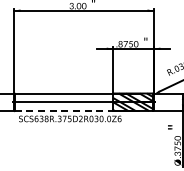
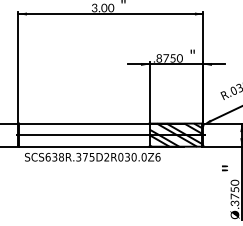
line: (64, 110) -> (85, 146), dashed -> solid

